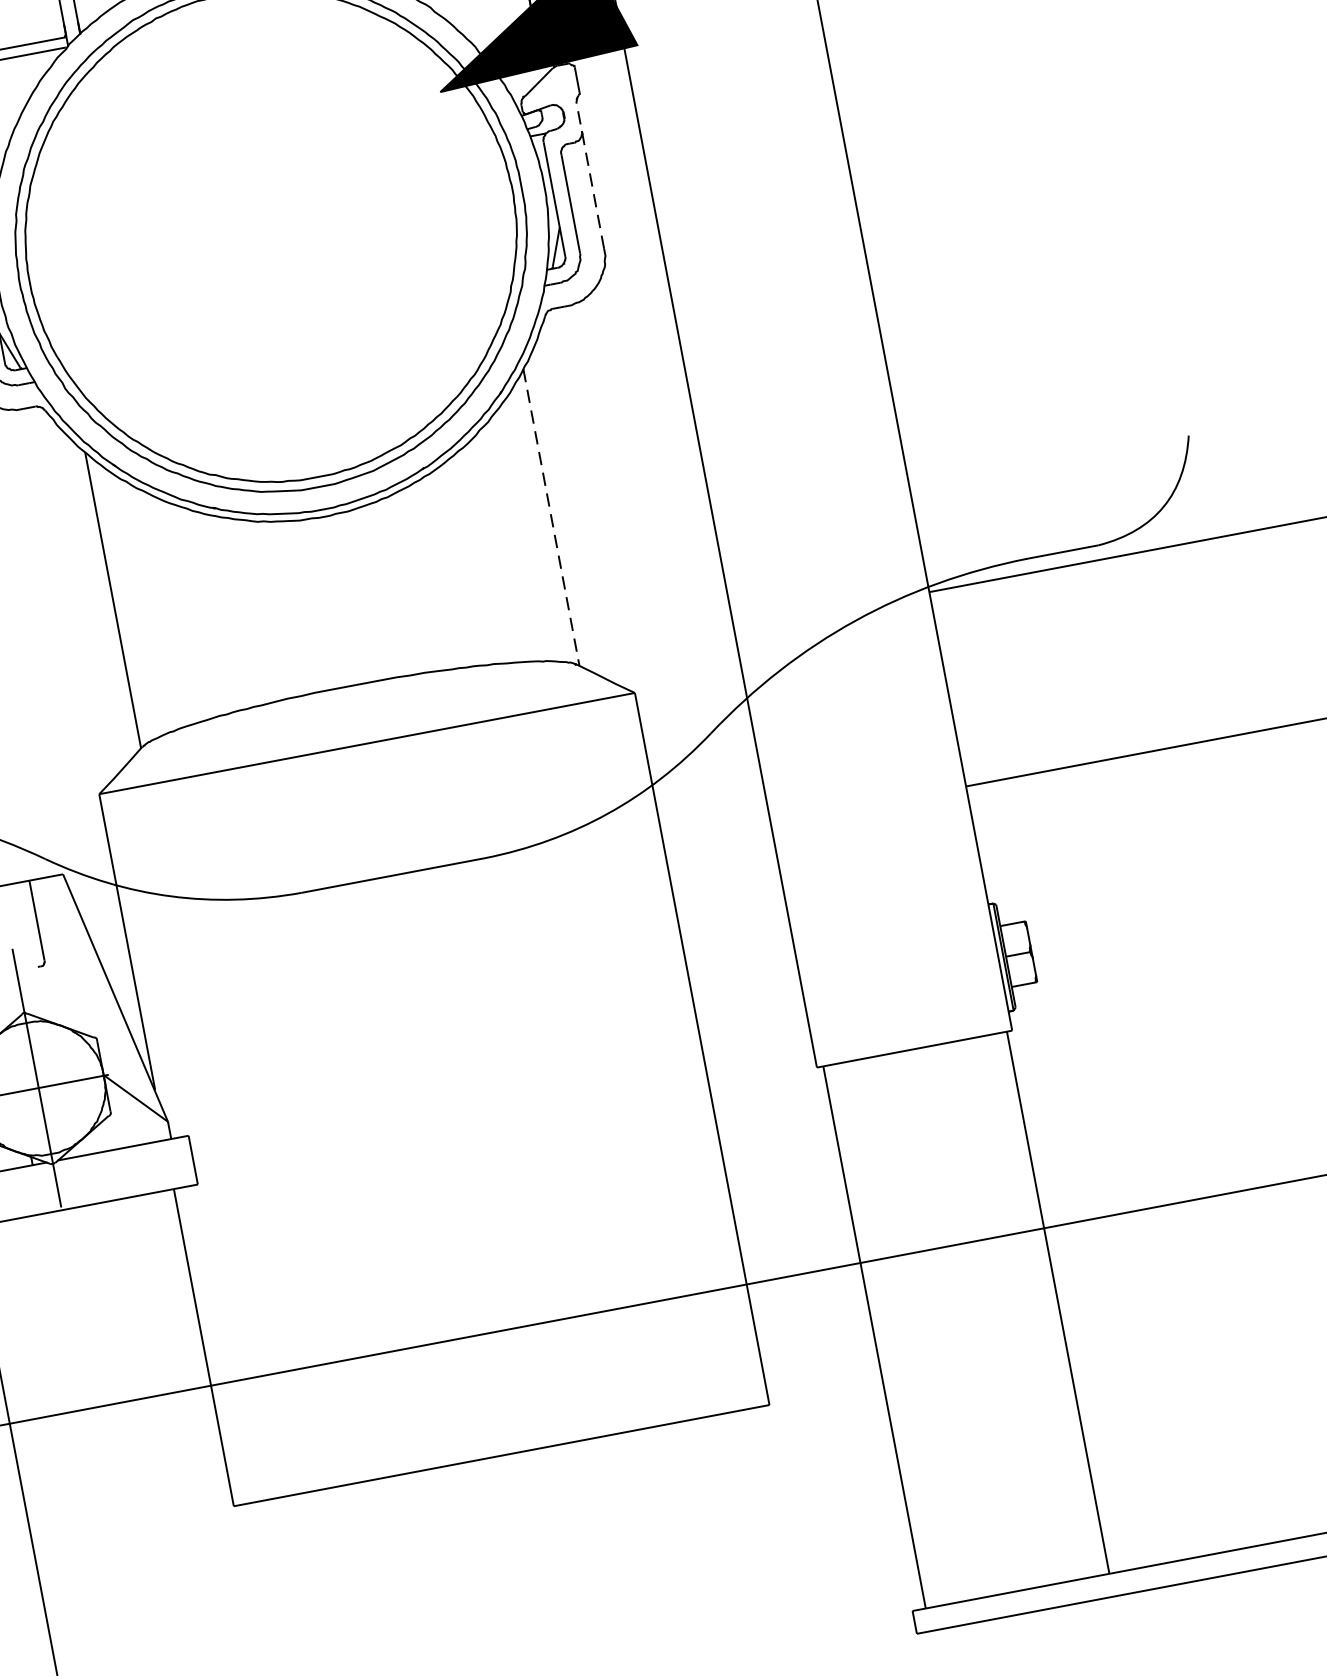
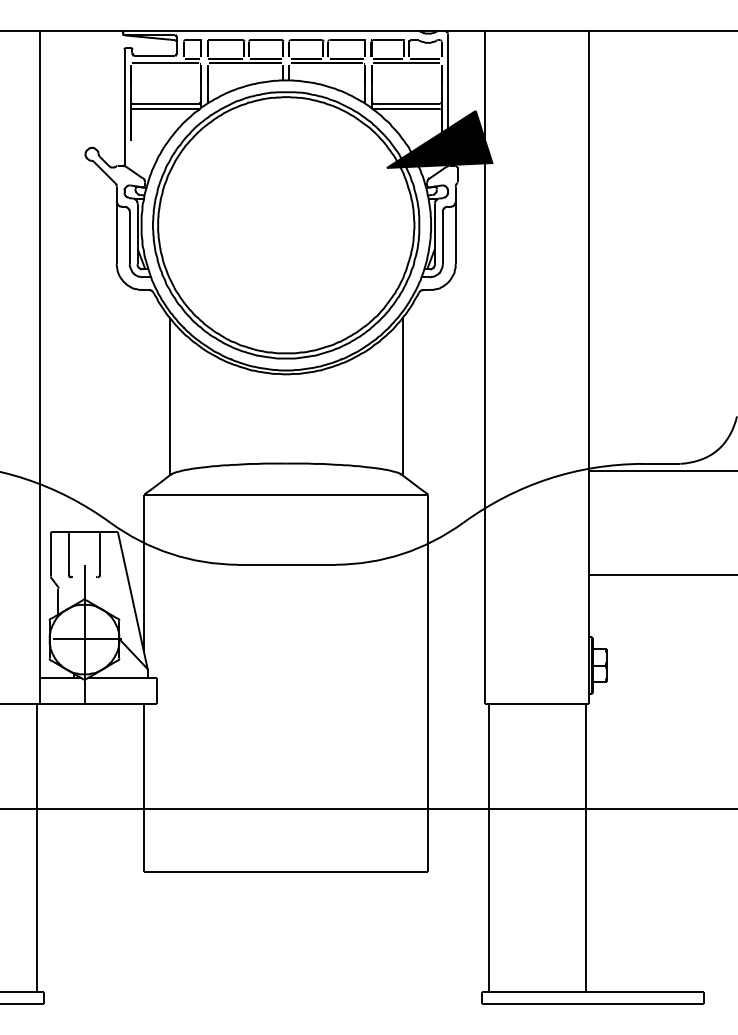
line: (590, 176) -> (455, 225), dashed -> solid
line: (551, 517) -> (402, 396), dashed -> solid

